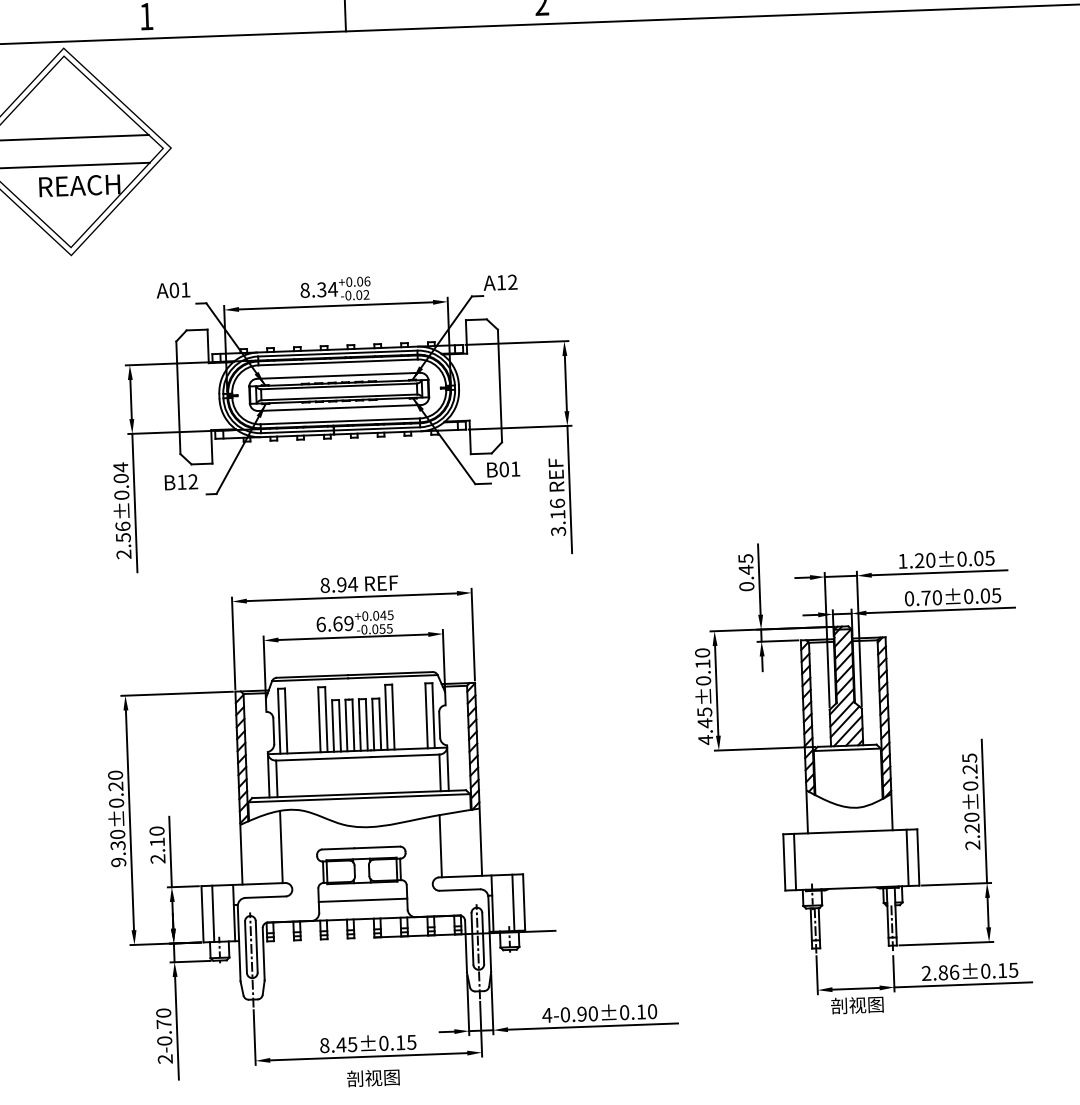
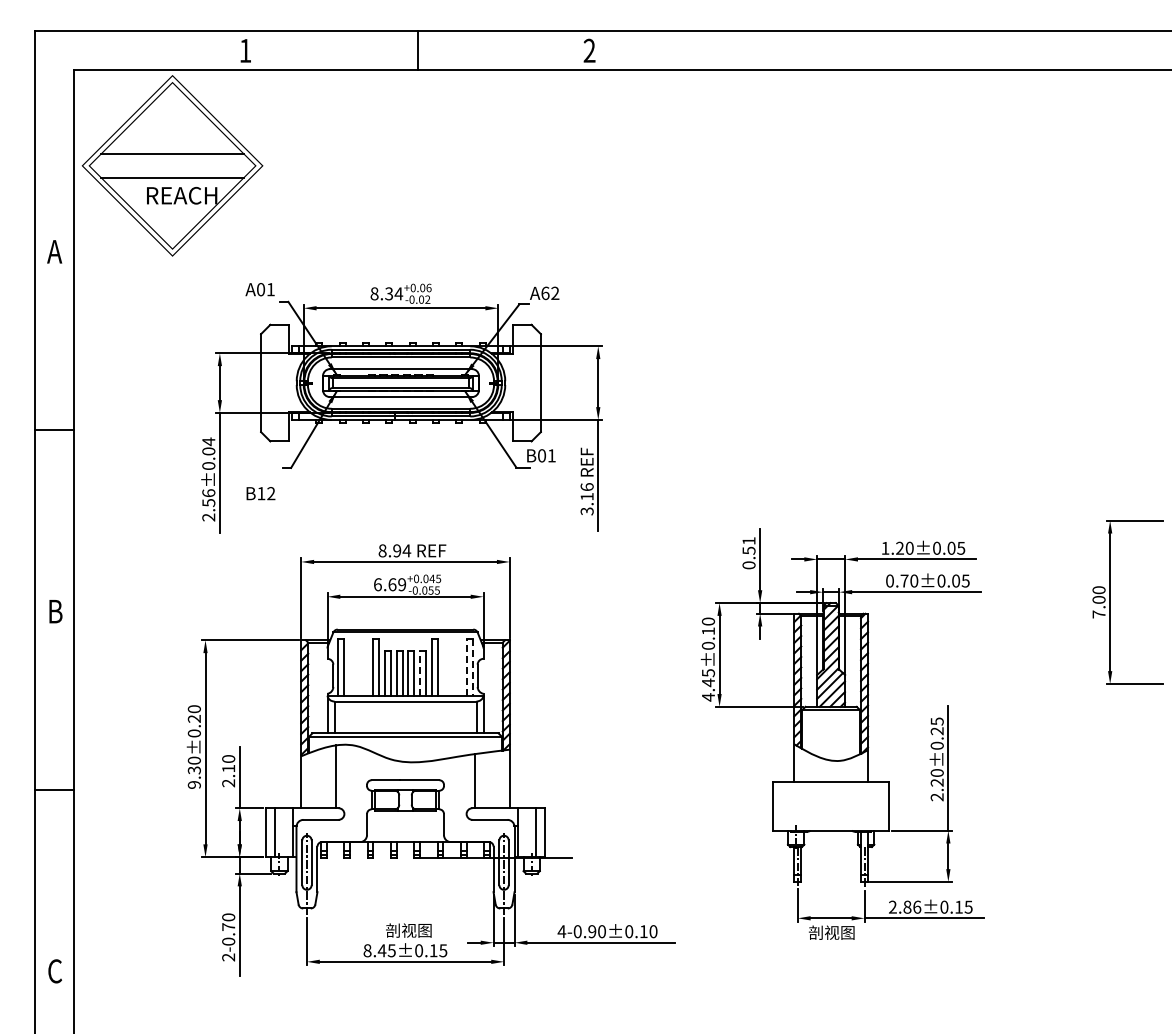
text: (501, 282) -> (545, 293), A12 -> A62
text: (180, 482) -> (260, 493), moved
text: (745, 565) -> (748, 546), 0.45 -> 0.51
line: (426, 714) -> (466, 666), solid -> dashed
line: (433, 715) -> (472, 667), solid -> dashed
line: (372, 723) -> (419, 672), solid -> dashed
line: (908, 857) -> (880, 805), removed
line: (795, 861) -> (782, 805), removed
line: (363, 900) -> (405, 825), removed
text: (372, 1078) -> (408, 930), moved

